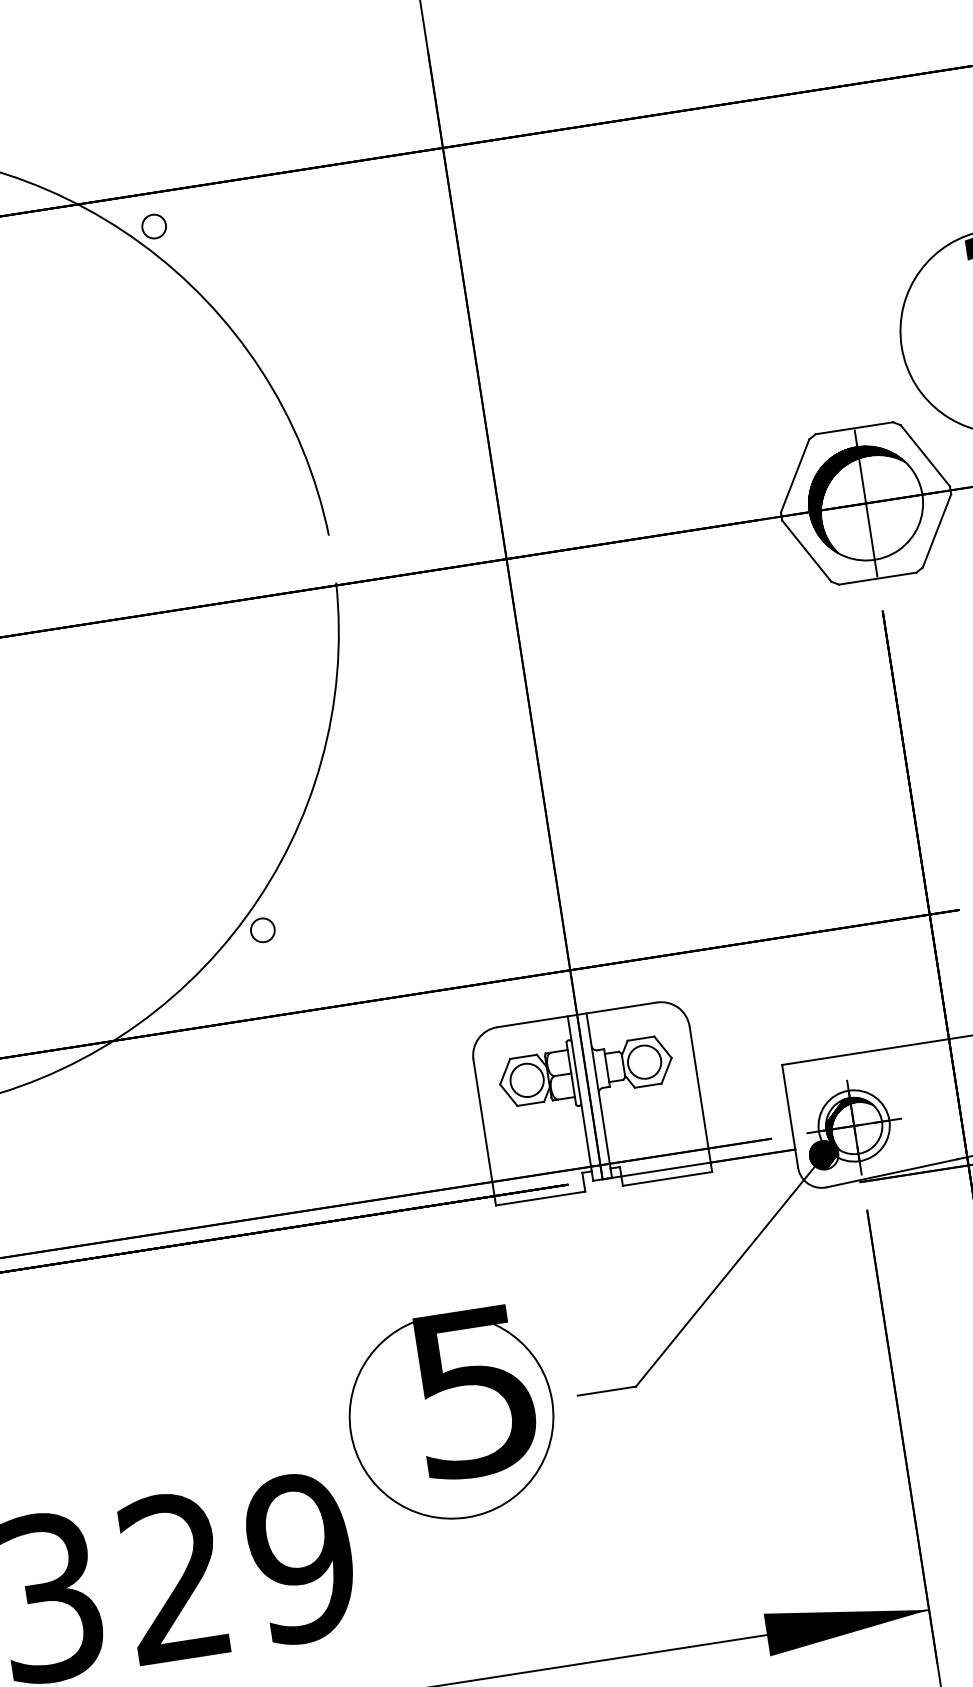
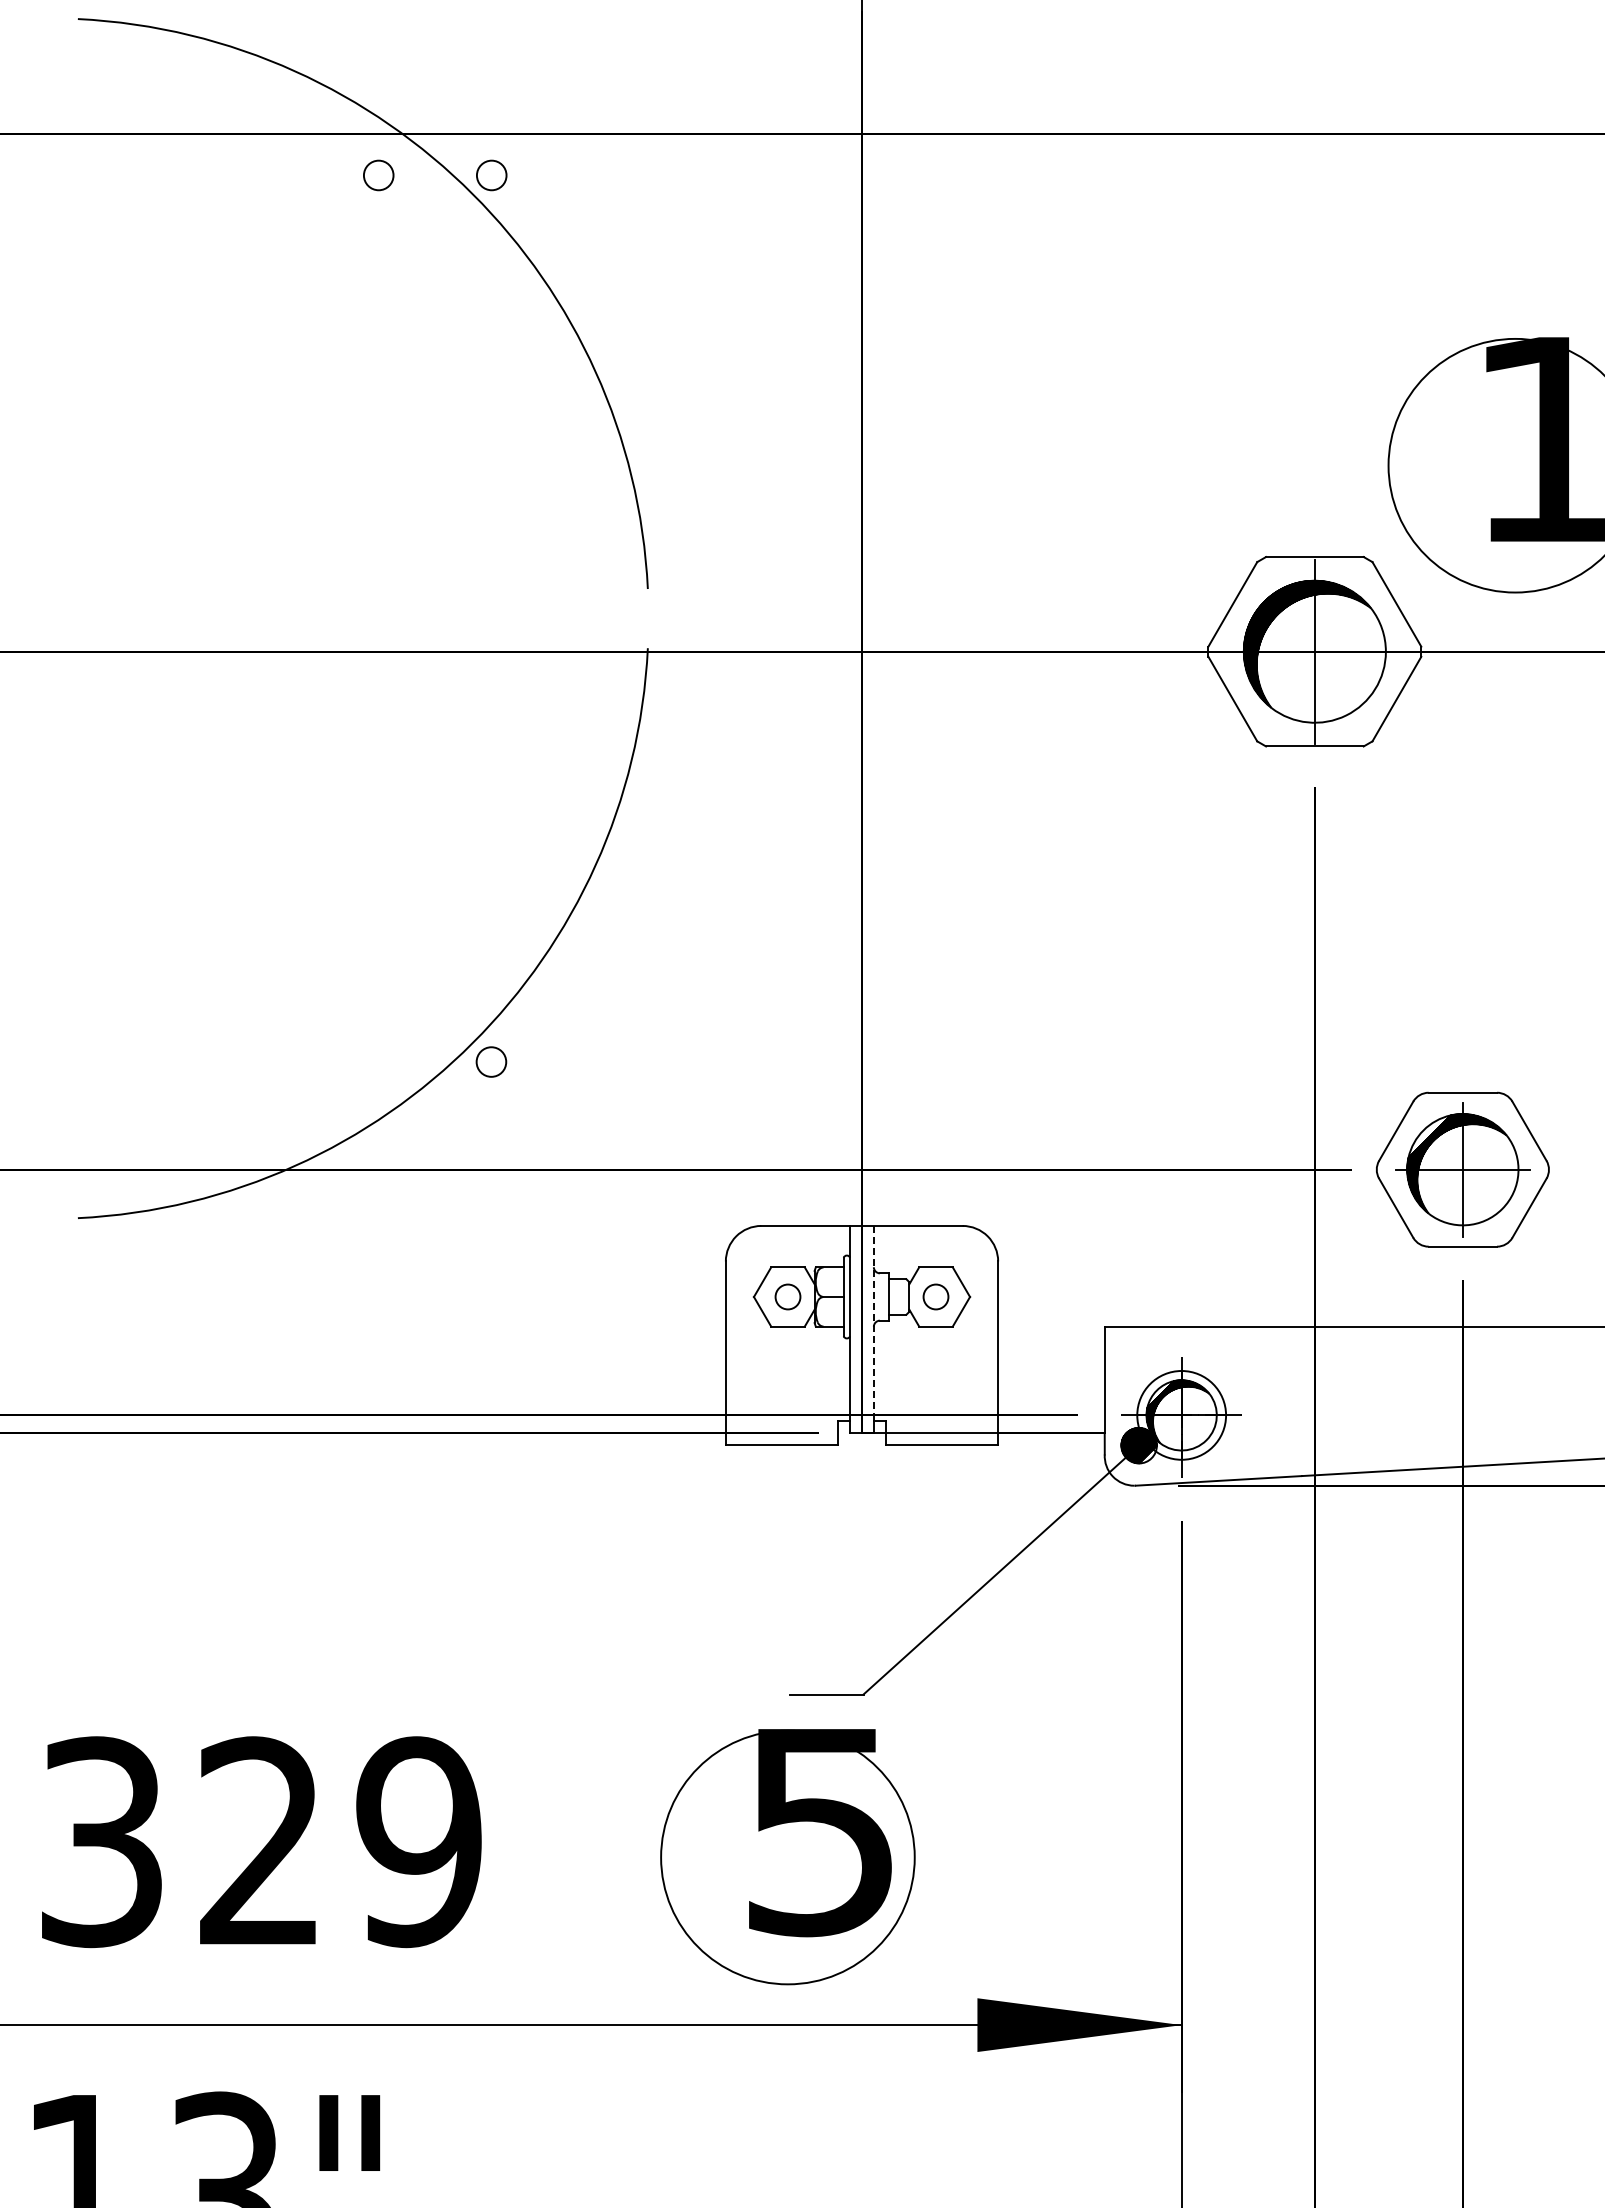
circle: (64, 240) -> (378, 175), added
circle: (644, 1061) -> (935, 1296), size x0.6
circle: (526, 1080) -> (787, 1296), size x0.6
line: (598, 1090) -> (873, 1323), solid -> dashed
part: (451, 1416) -> (787, 1857), moved

